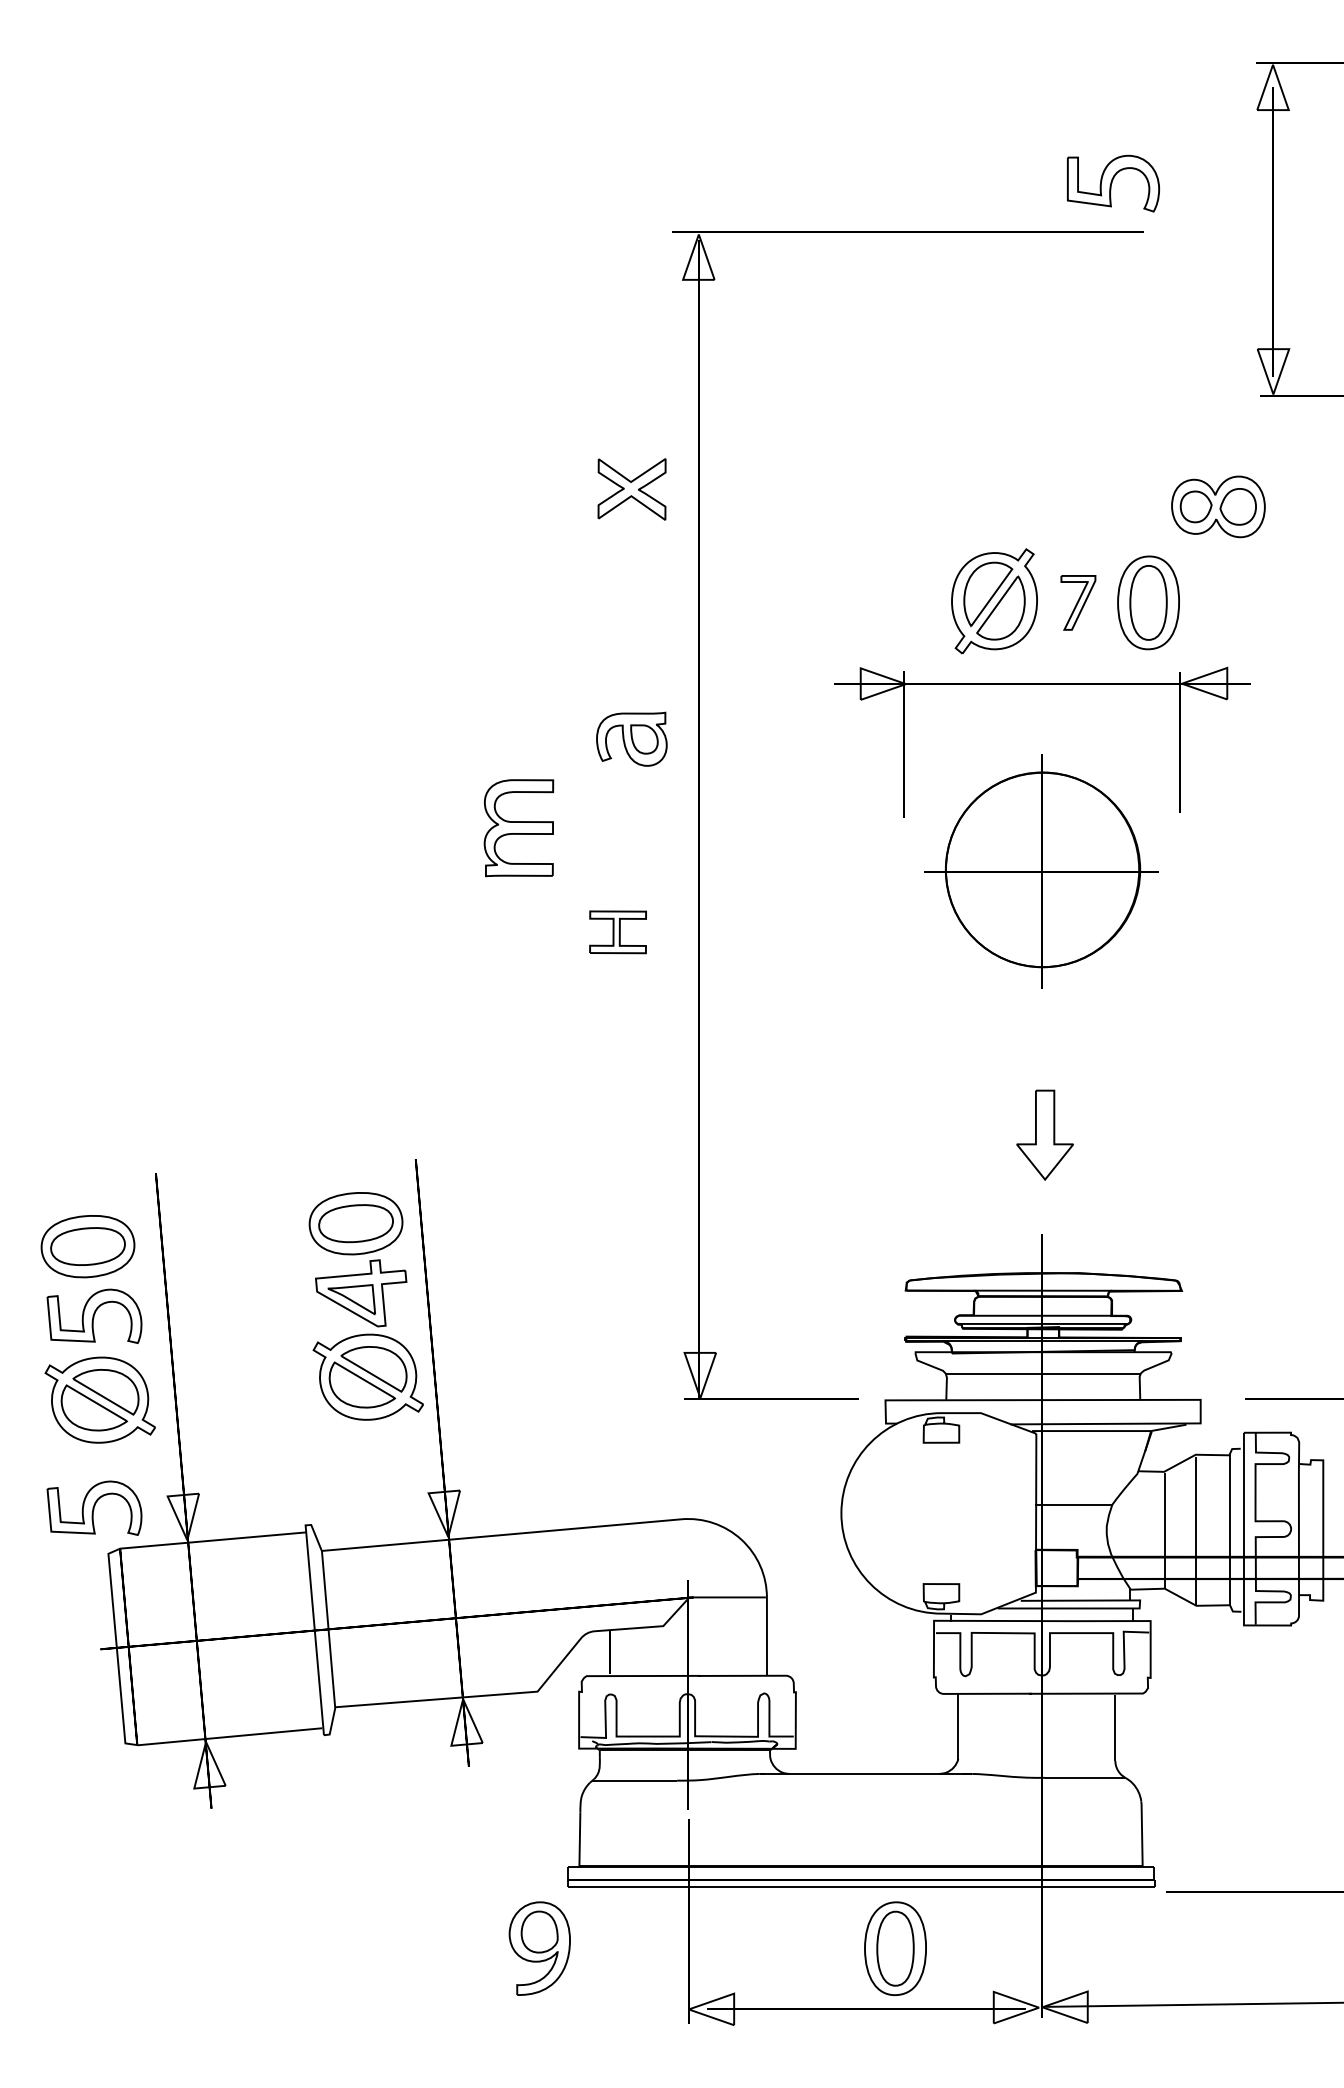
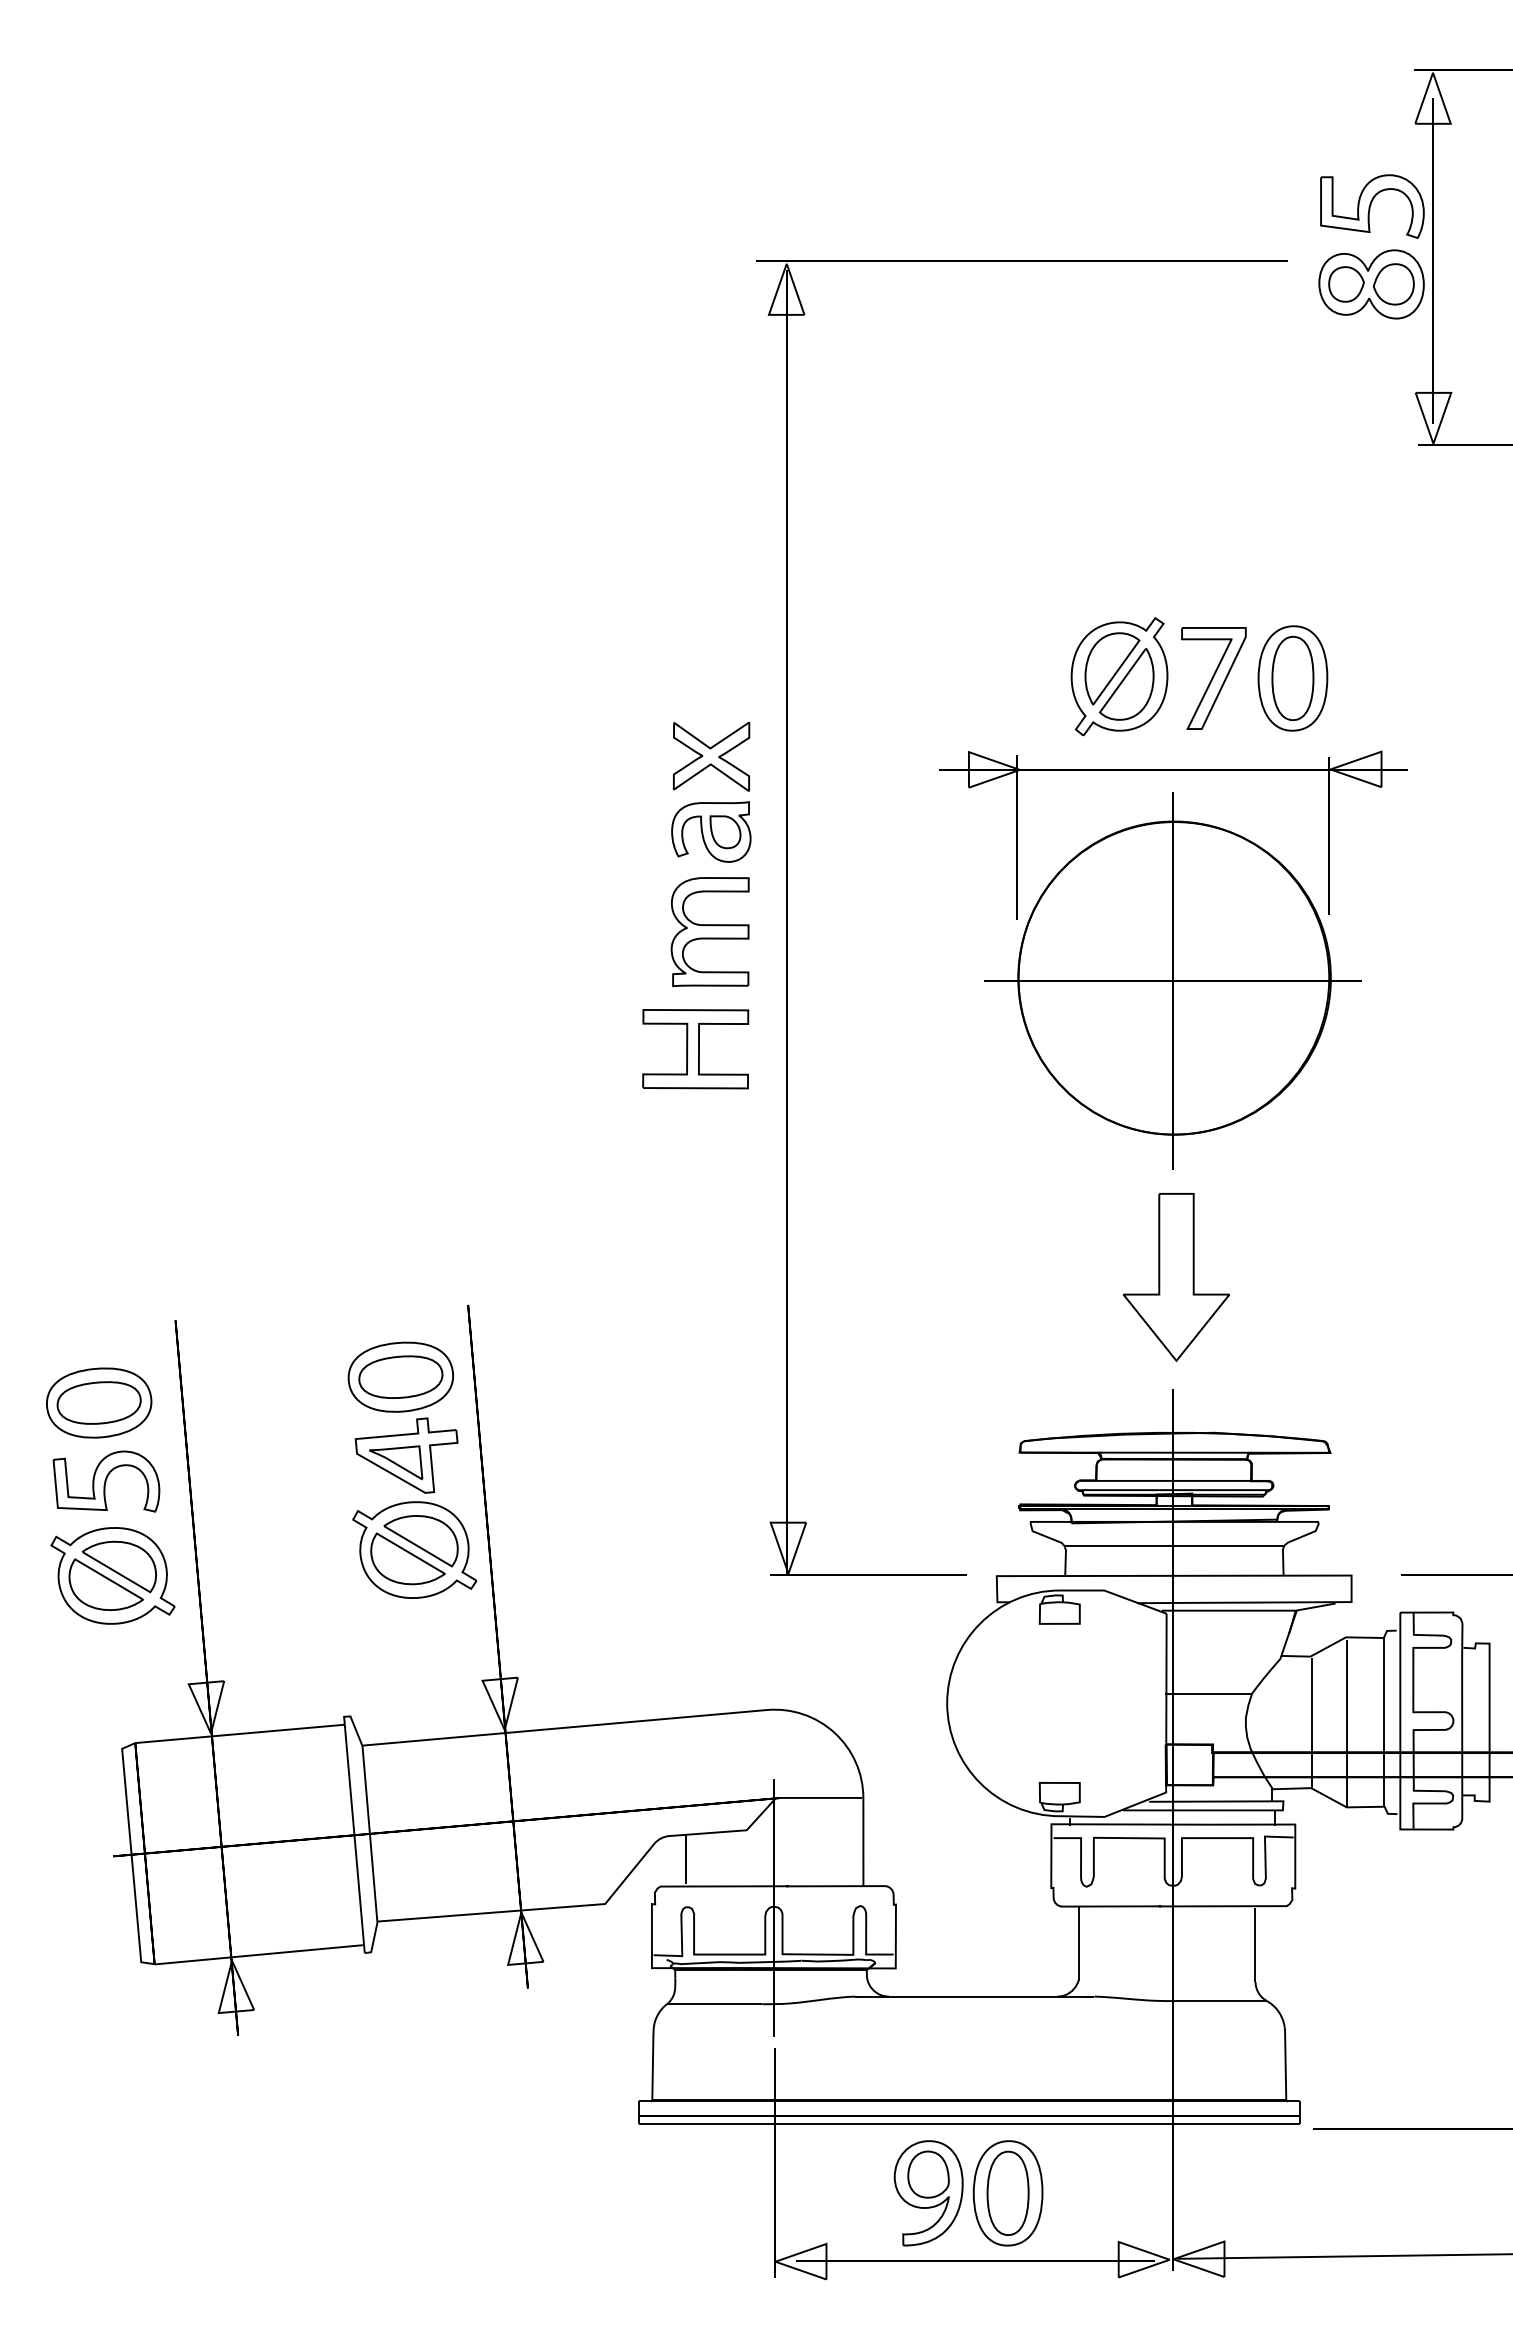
part: (1113, 183) -> (1372, 206), moved
part: (632, 489) -> (711, 756), moved
part: (1218, 506) -> (1371, 284), moved
part: (1077, 602) -> (1213, 678), size x1.67
part: (518, 827) -> (709, 931), moved
part: (1041, 871) -> (1172, 980), size x1.43
part: (617, 932) -> (695, 1049), size x1.67
part: (1045, 1135) -> (1176, 1277), size x1.67
part: (94, 1508) -> (106, 1697), removed
part: (539, 1948) -> (928, 2193), moved

